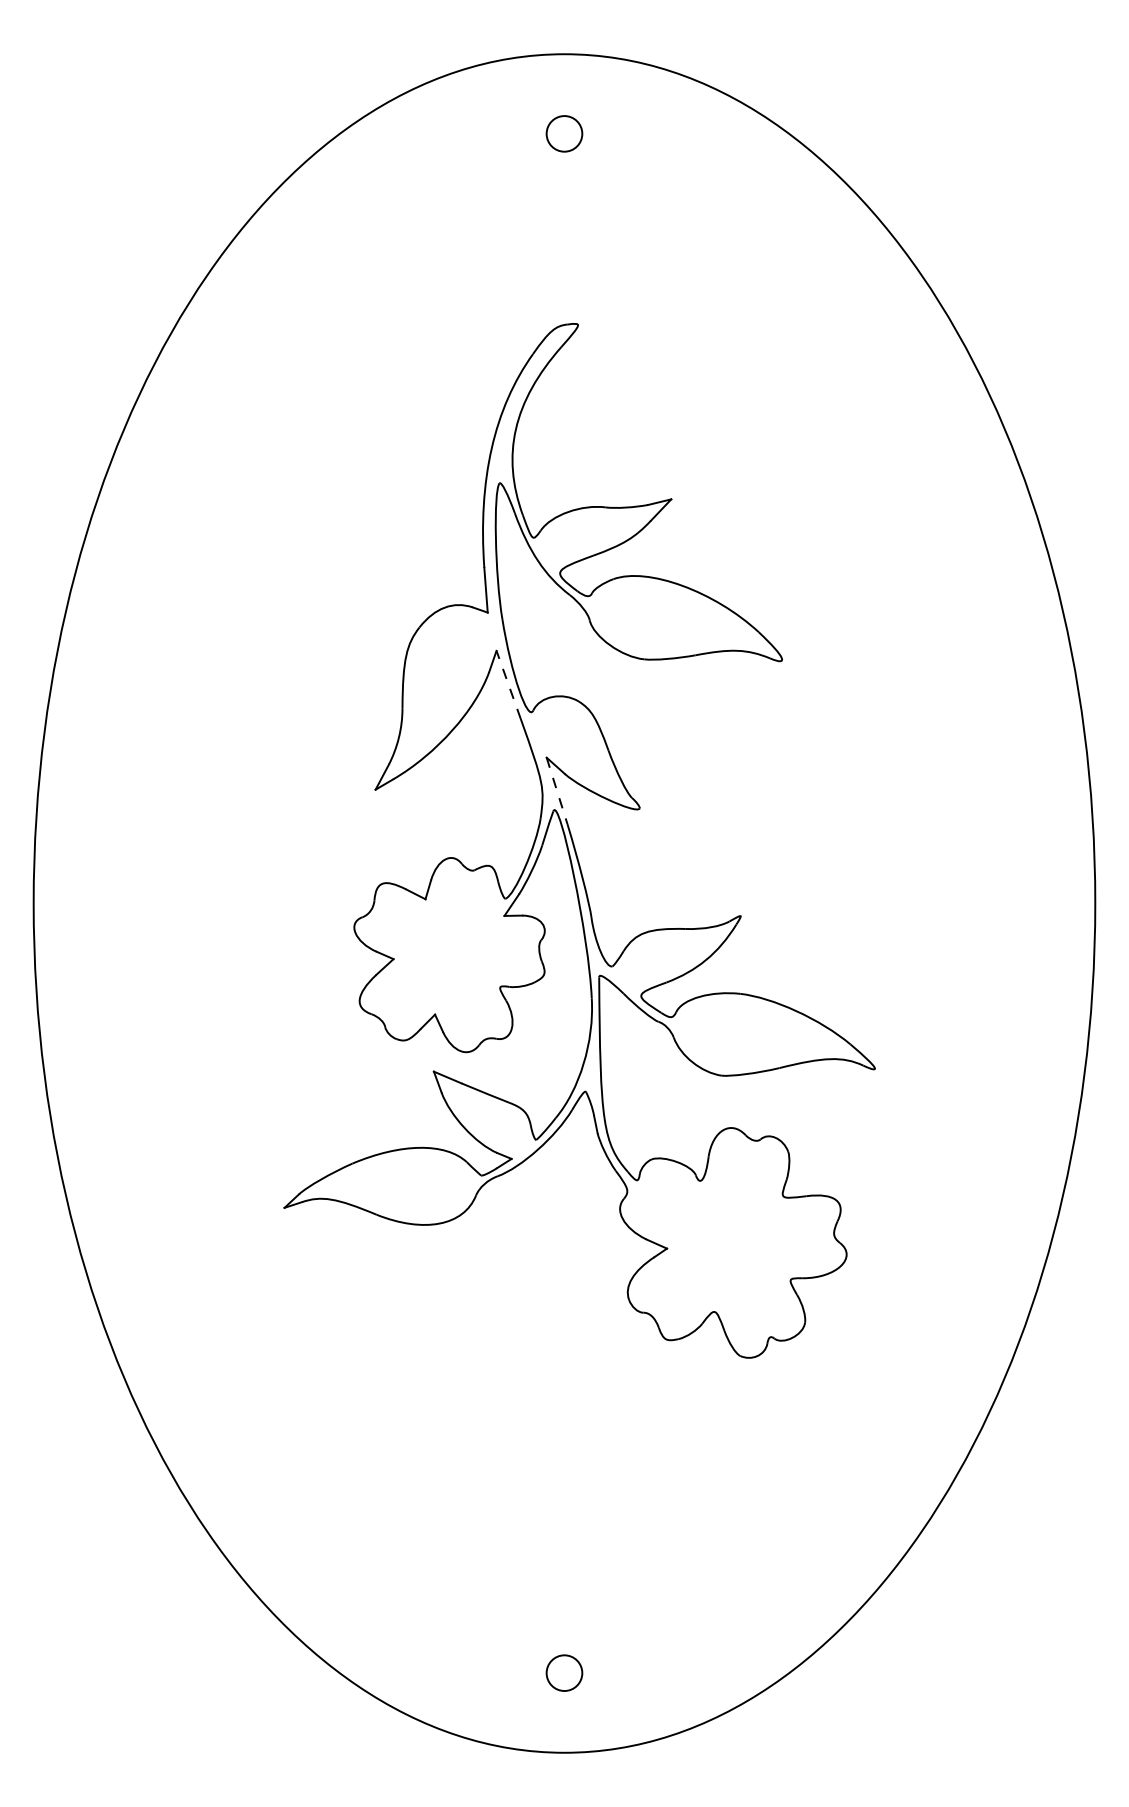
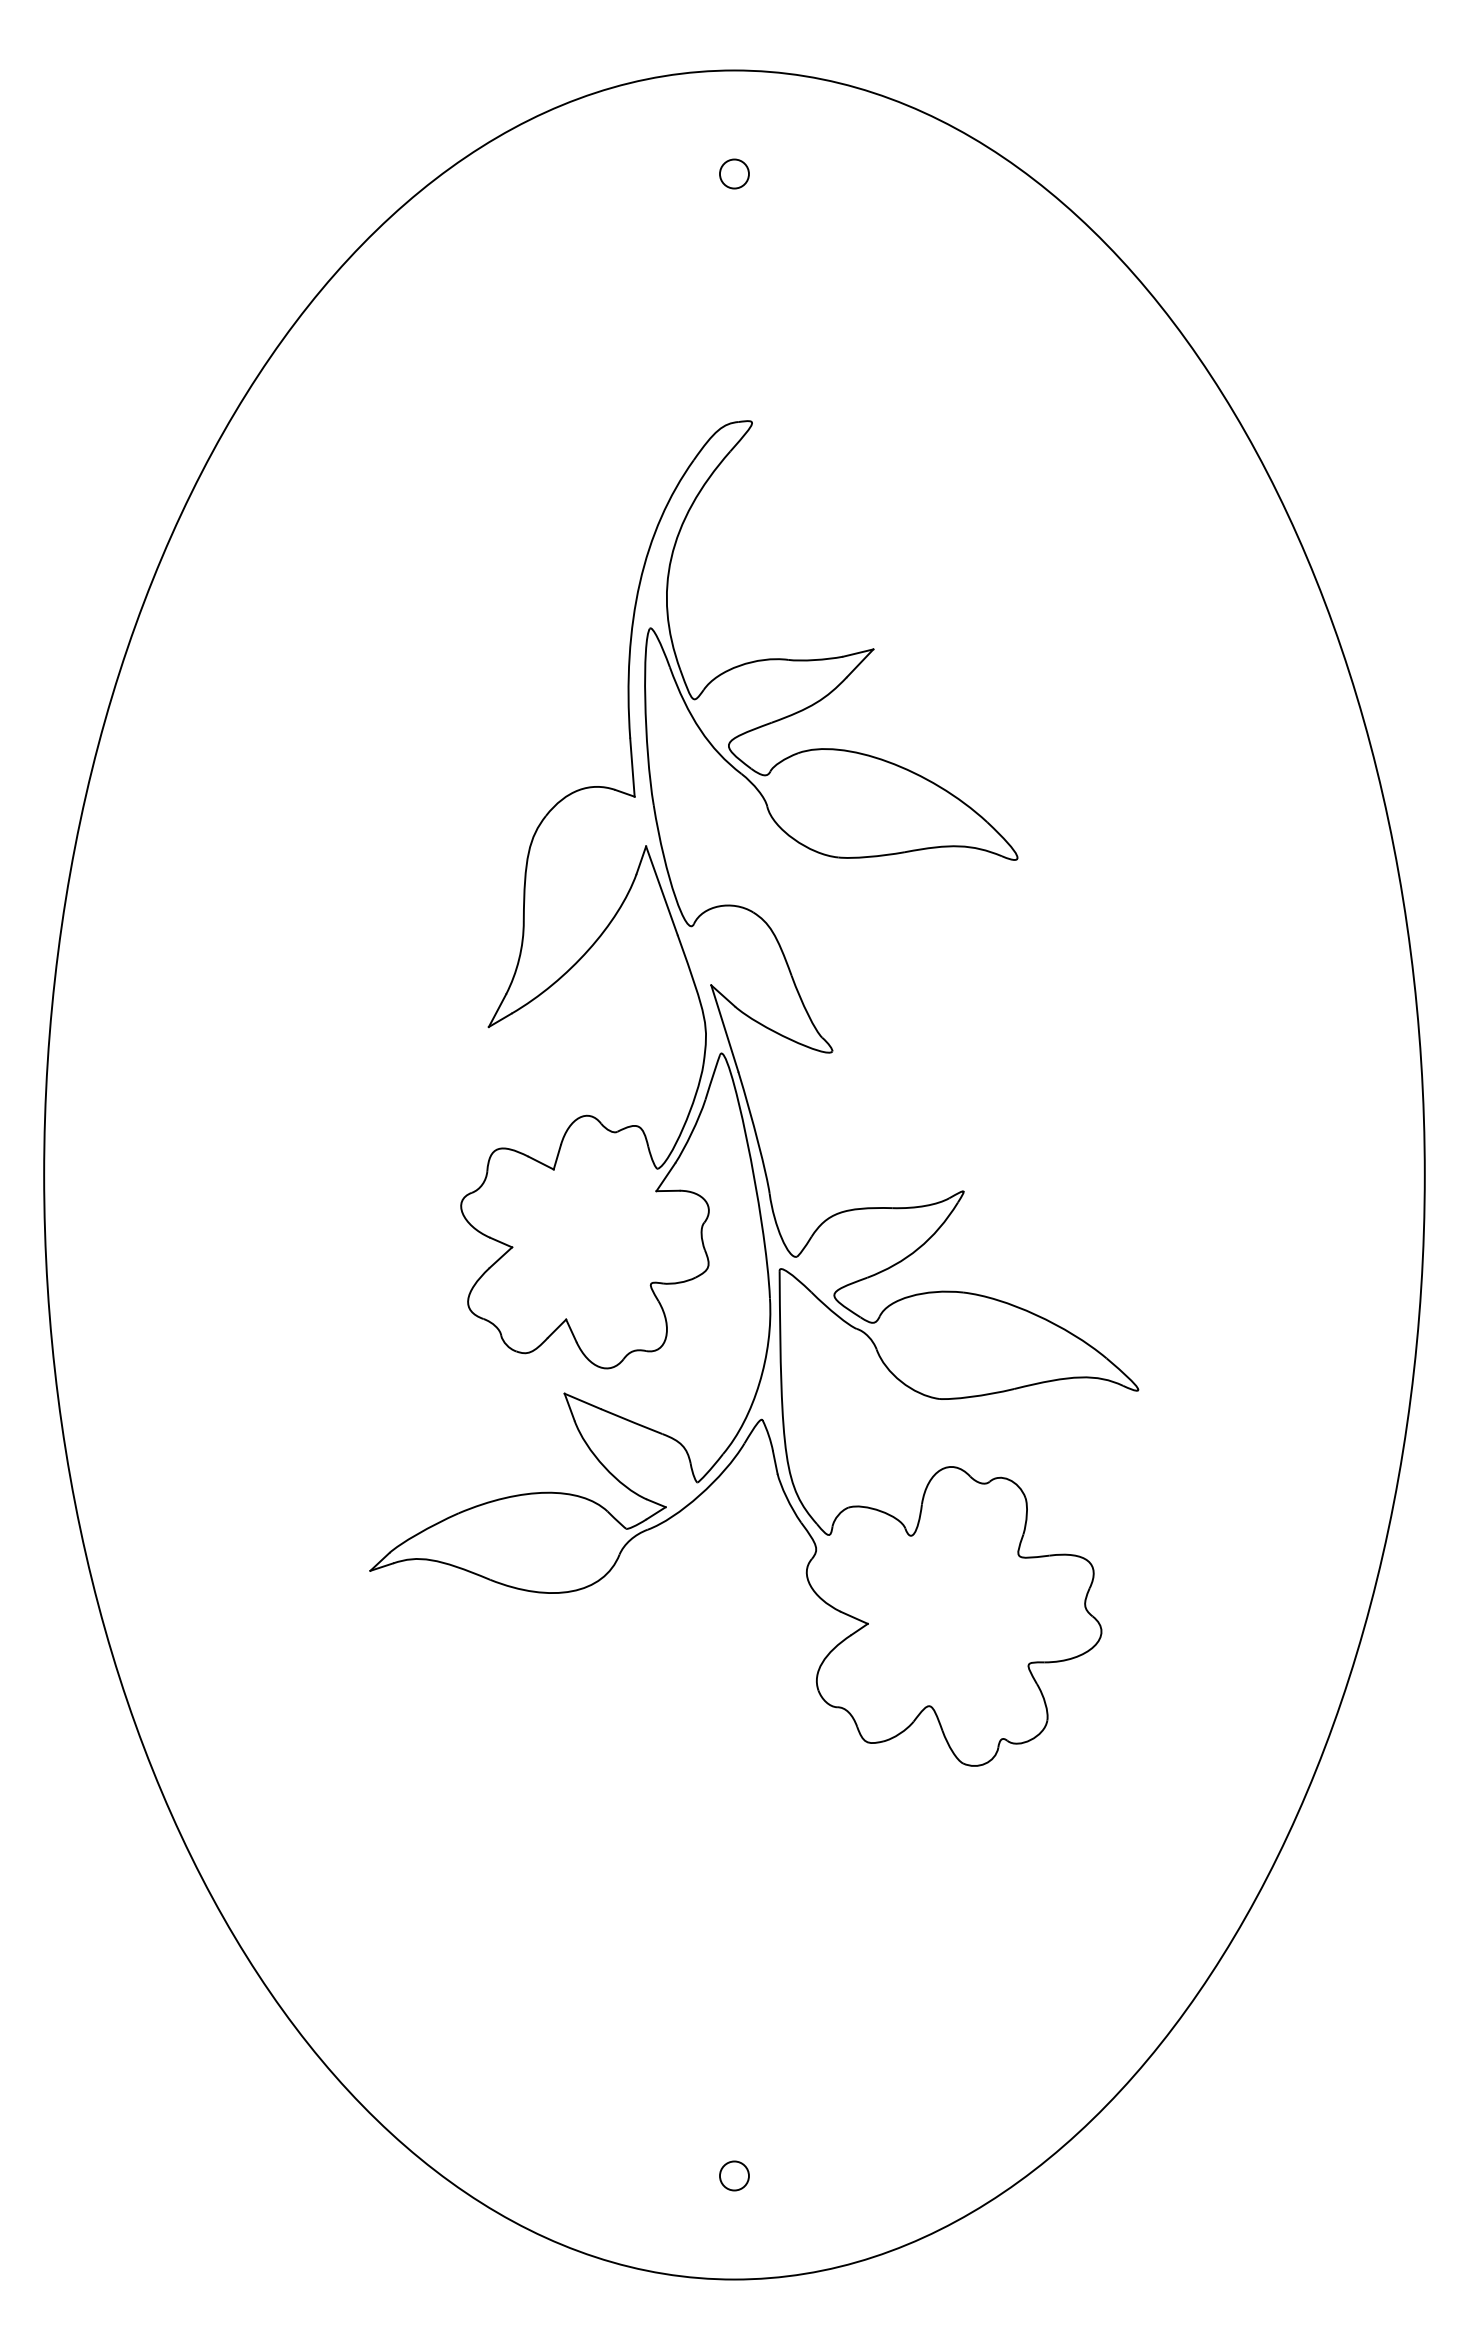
circle: (564, 133) -> (734, 173), size x0.62
line: (508, 684) -> (661, 890), dashed -> solid
line: (556, 791) -> (724, 1029), dashed -> solid
circle: (564, 1672) -> (734, 2175), size x0.62

